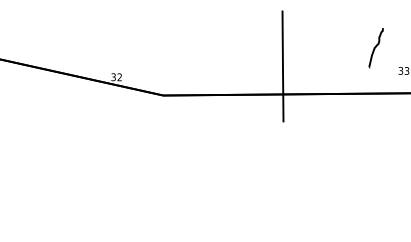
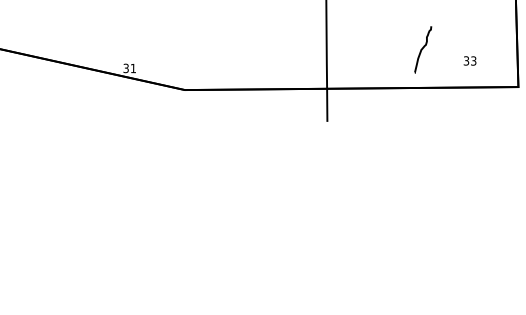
curve: (376, 47) -> (423, 49), moved
text: (118, 76) -> (132, 67), 32 -> 31

